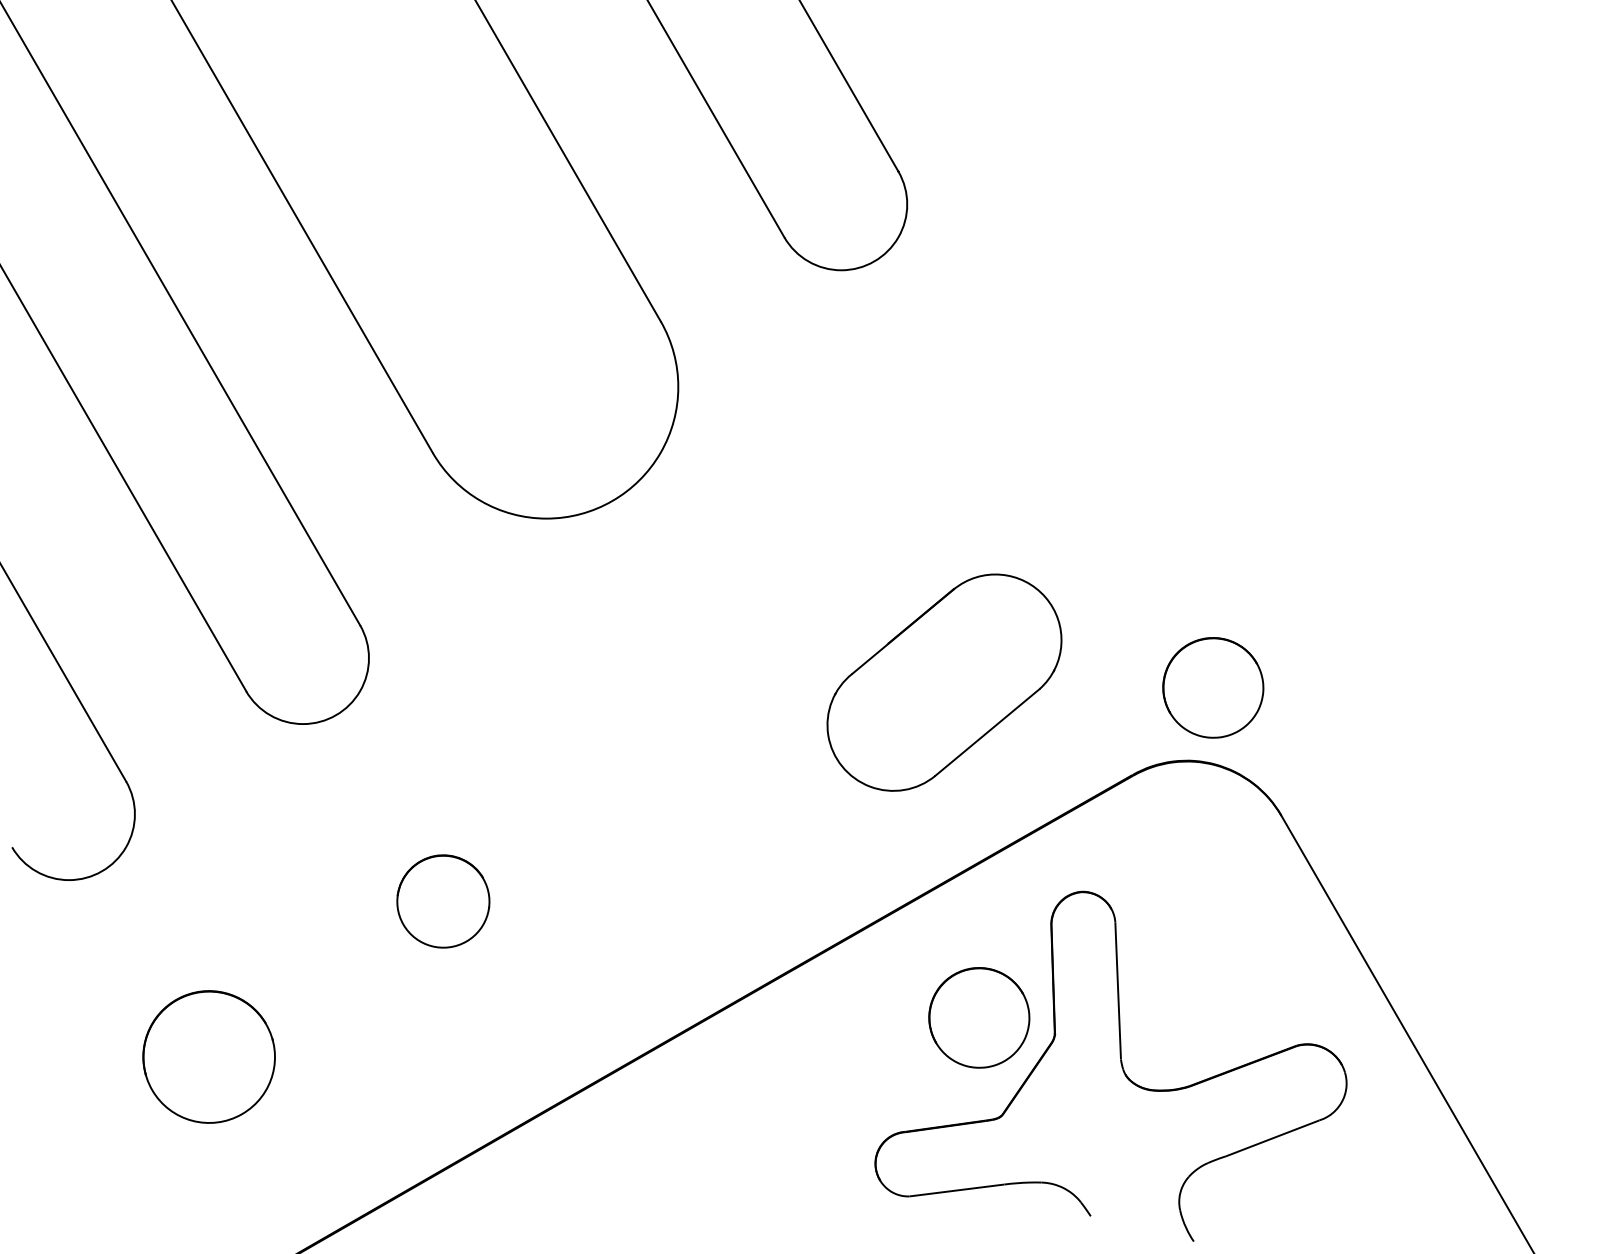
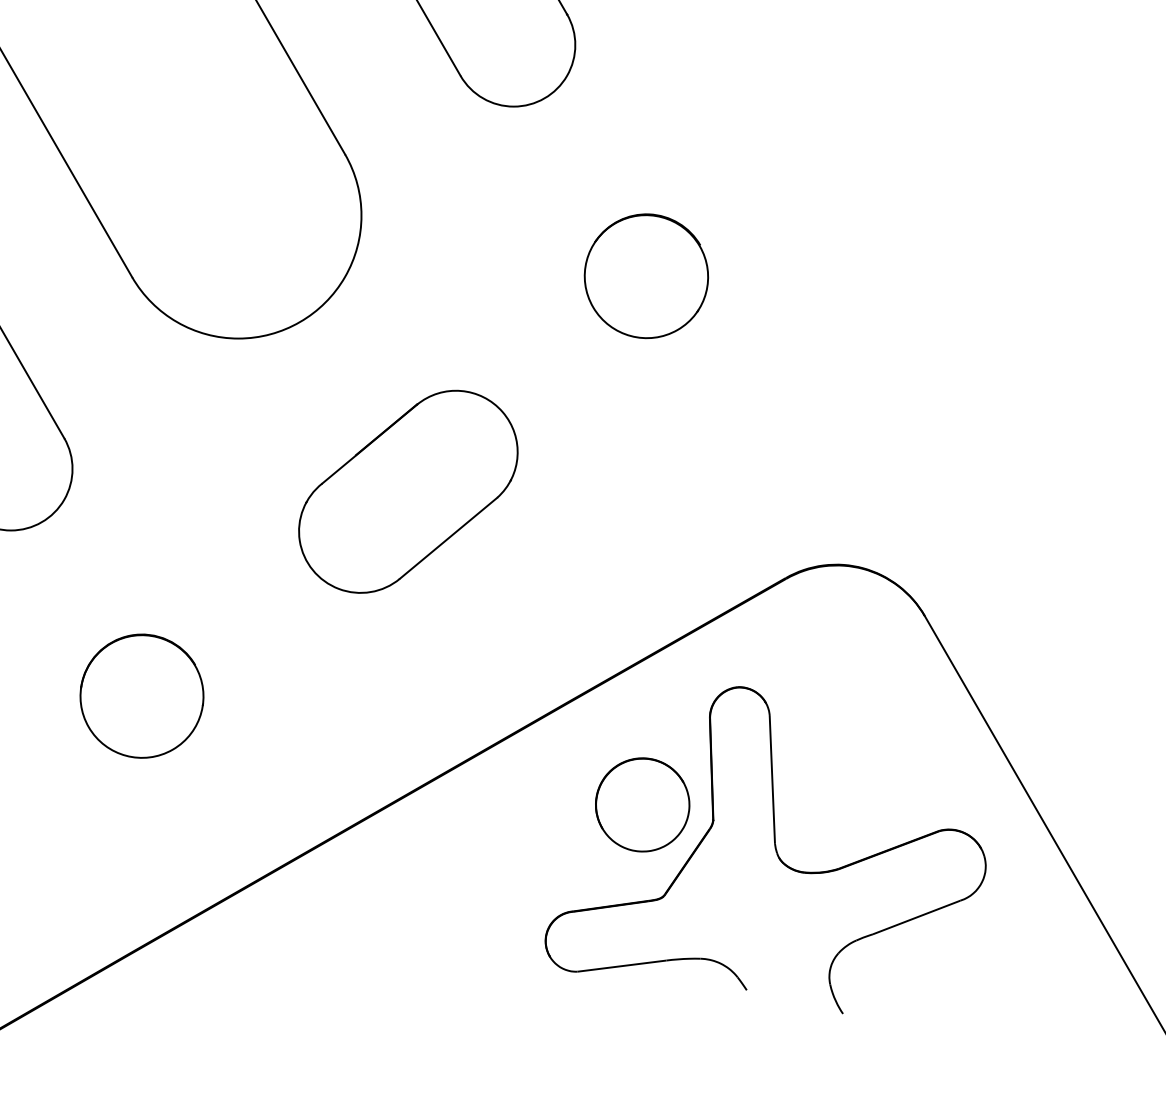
part: (983, 451) -> (646, 275), added
part: (944, 682) -> (408, 491), moved
part: (1213, 687) -> (861, 496), removed
part: (443, 901) -> (142, 696), size x1.43

